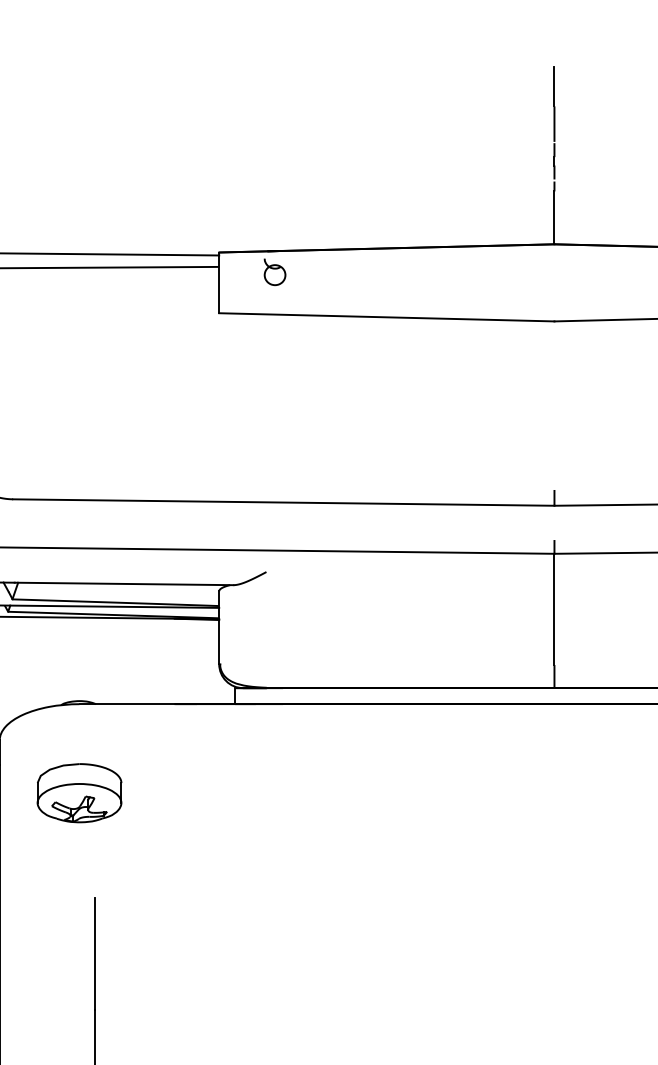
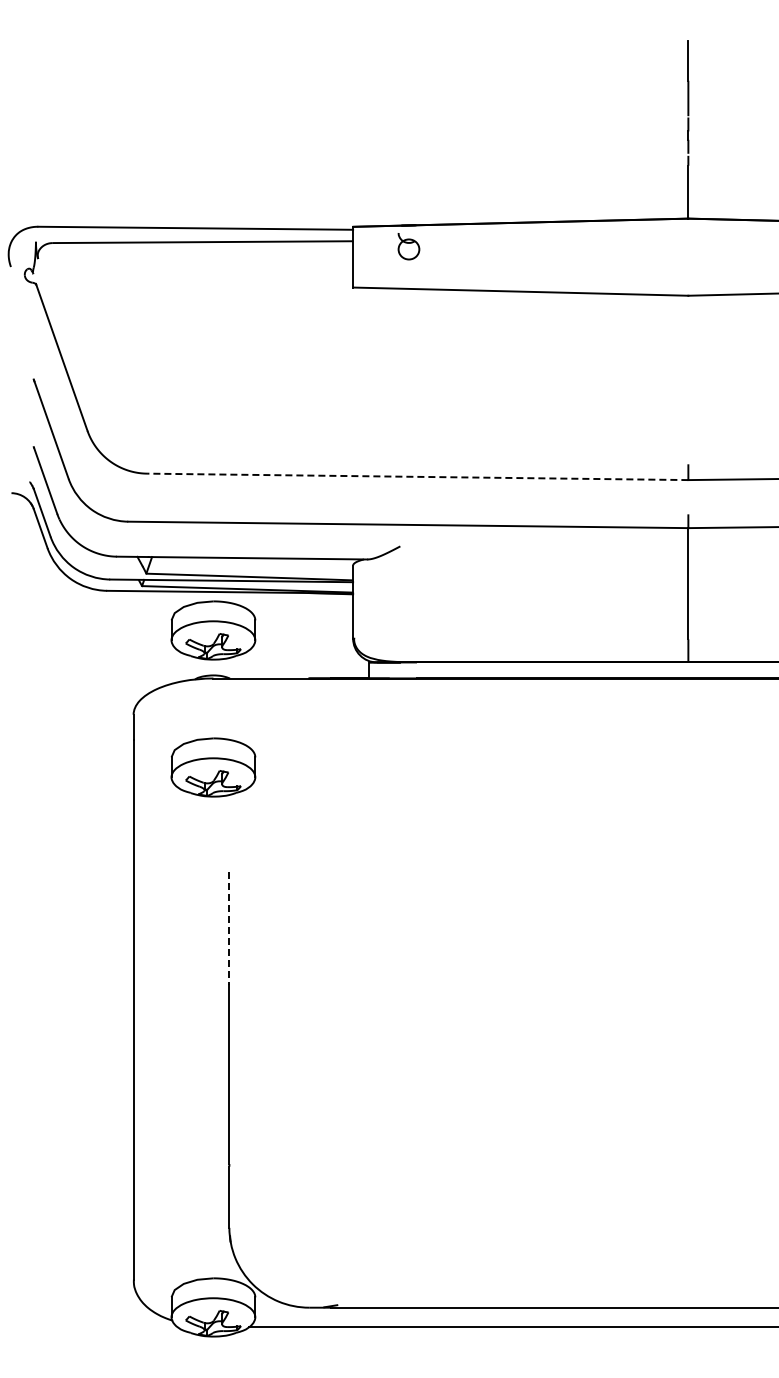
line: (283, 502) -> (417, 476), solid -> dashed
part: (79, 656) -> (213, 630), added
line: (95, 954) -> (229, 928), solid -> dashed

